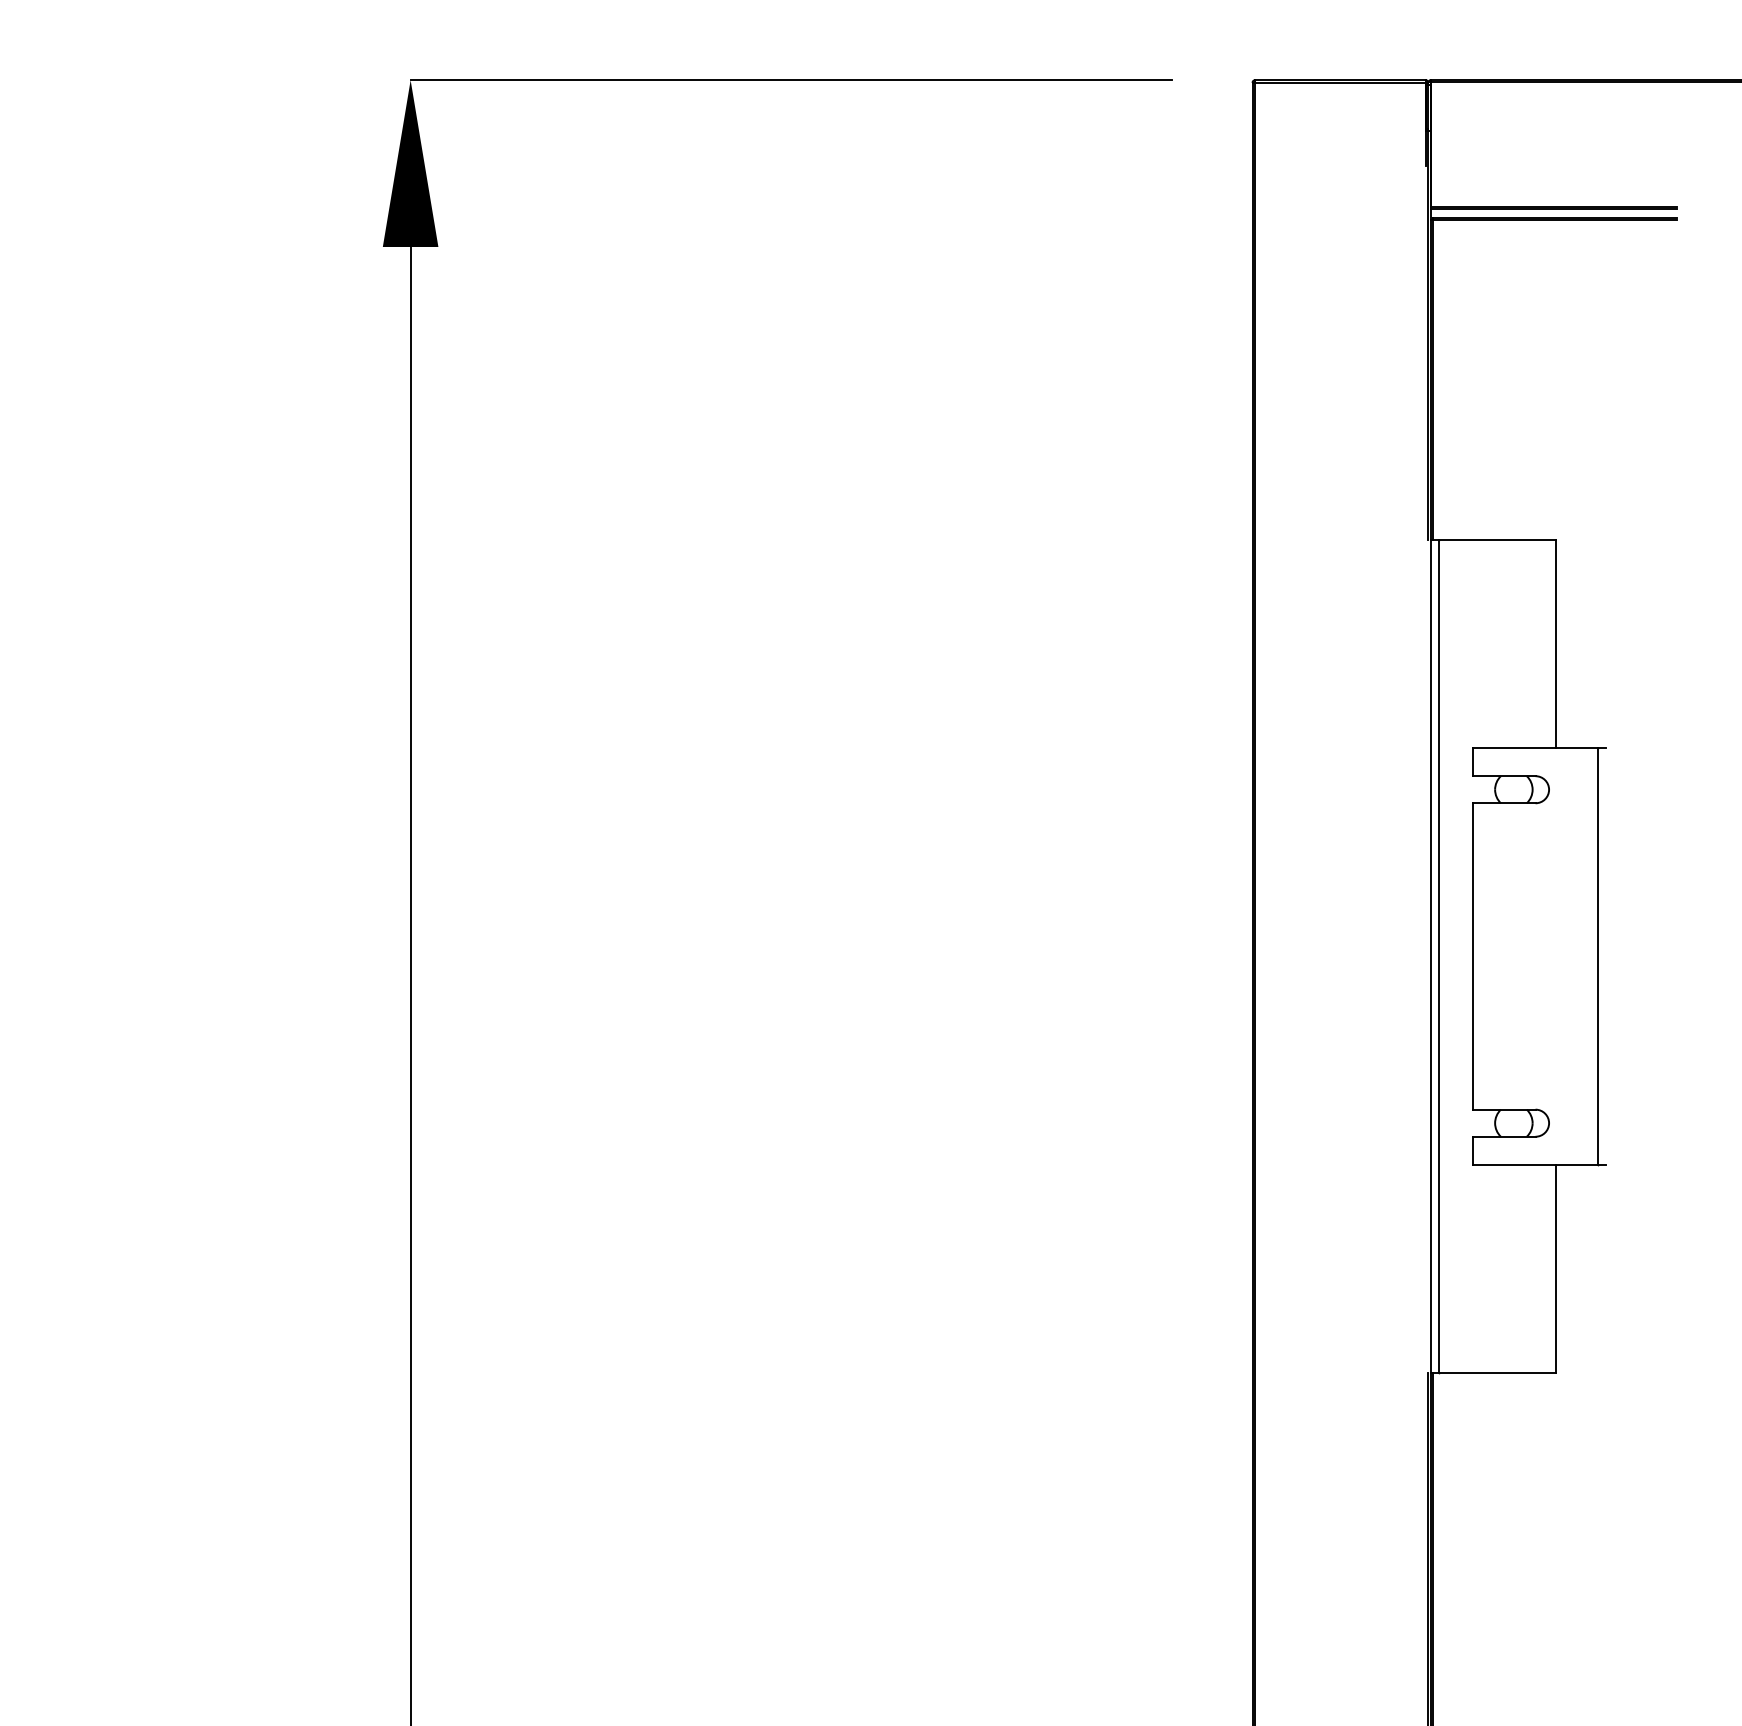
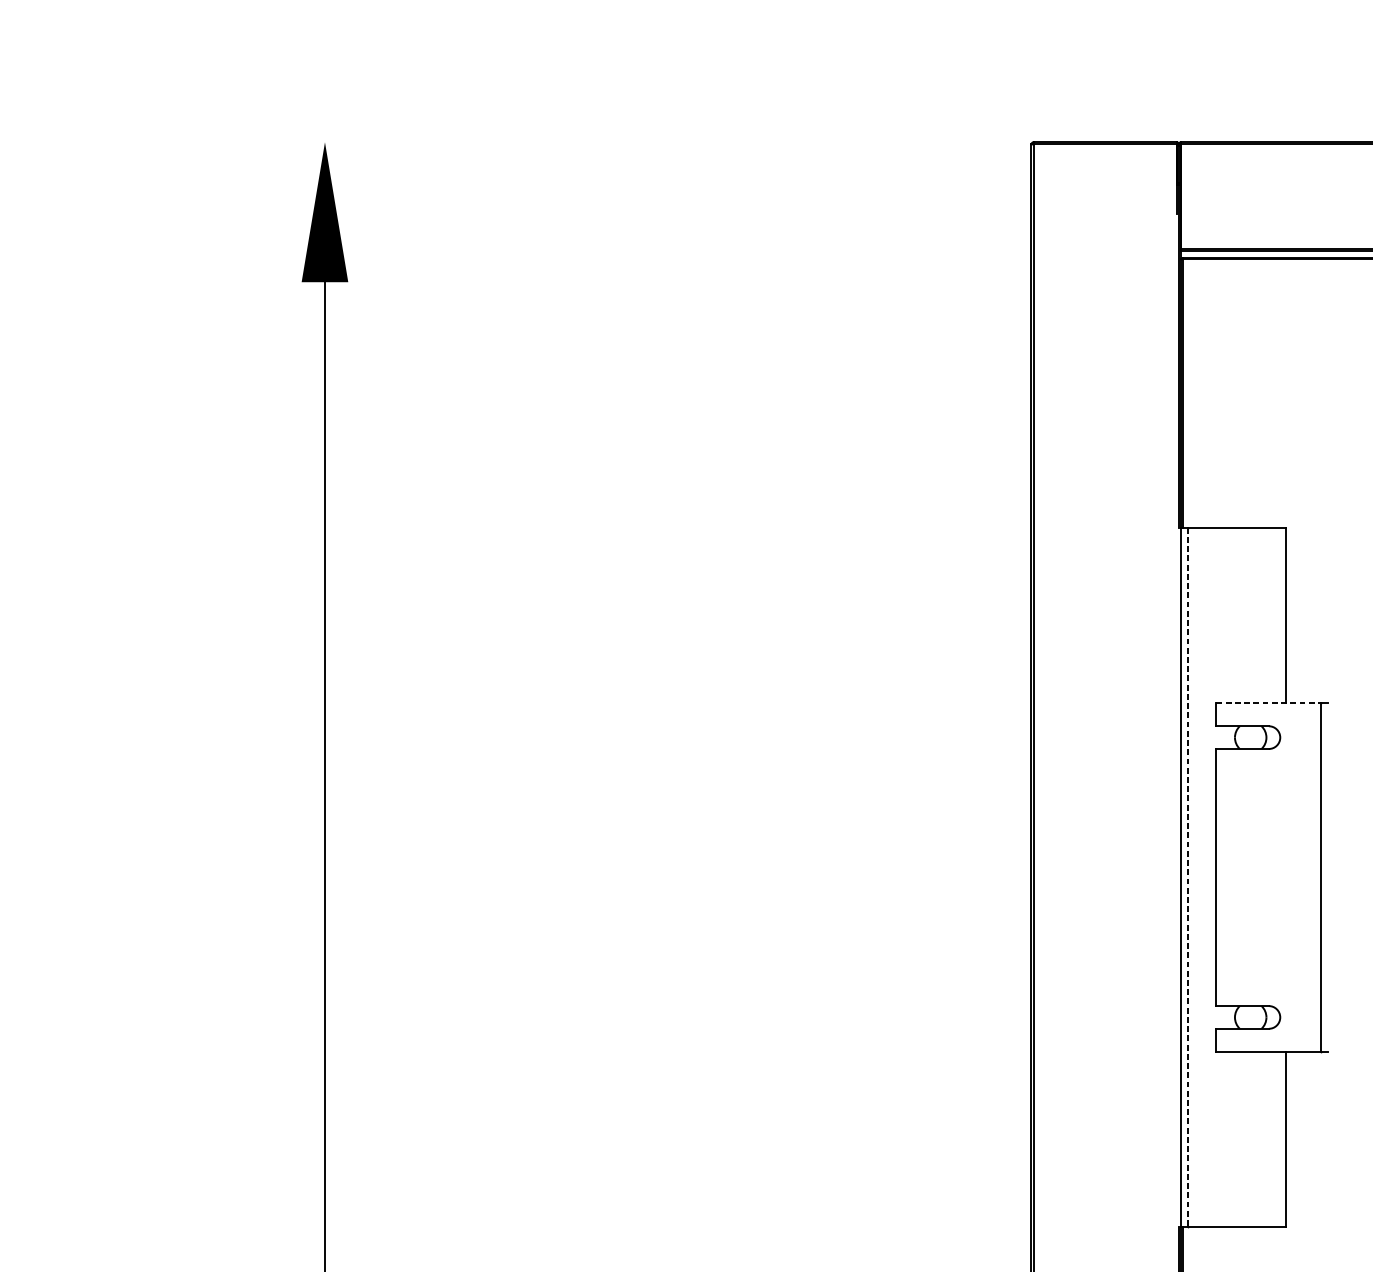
line: (790, 80) -> (643, 142), removed
line: (1535, 748) -> (1268, 703), solid -> dashed
line: (1438, 956) -> (1187, 877), solid -> dashed

